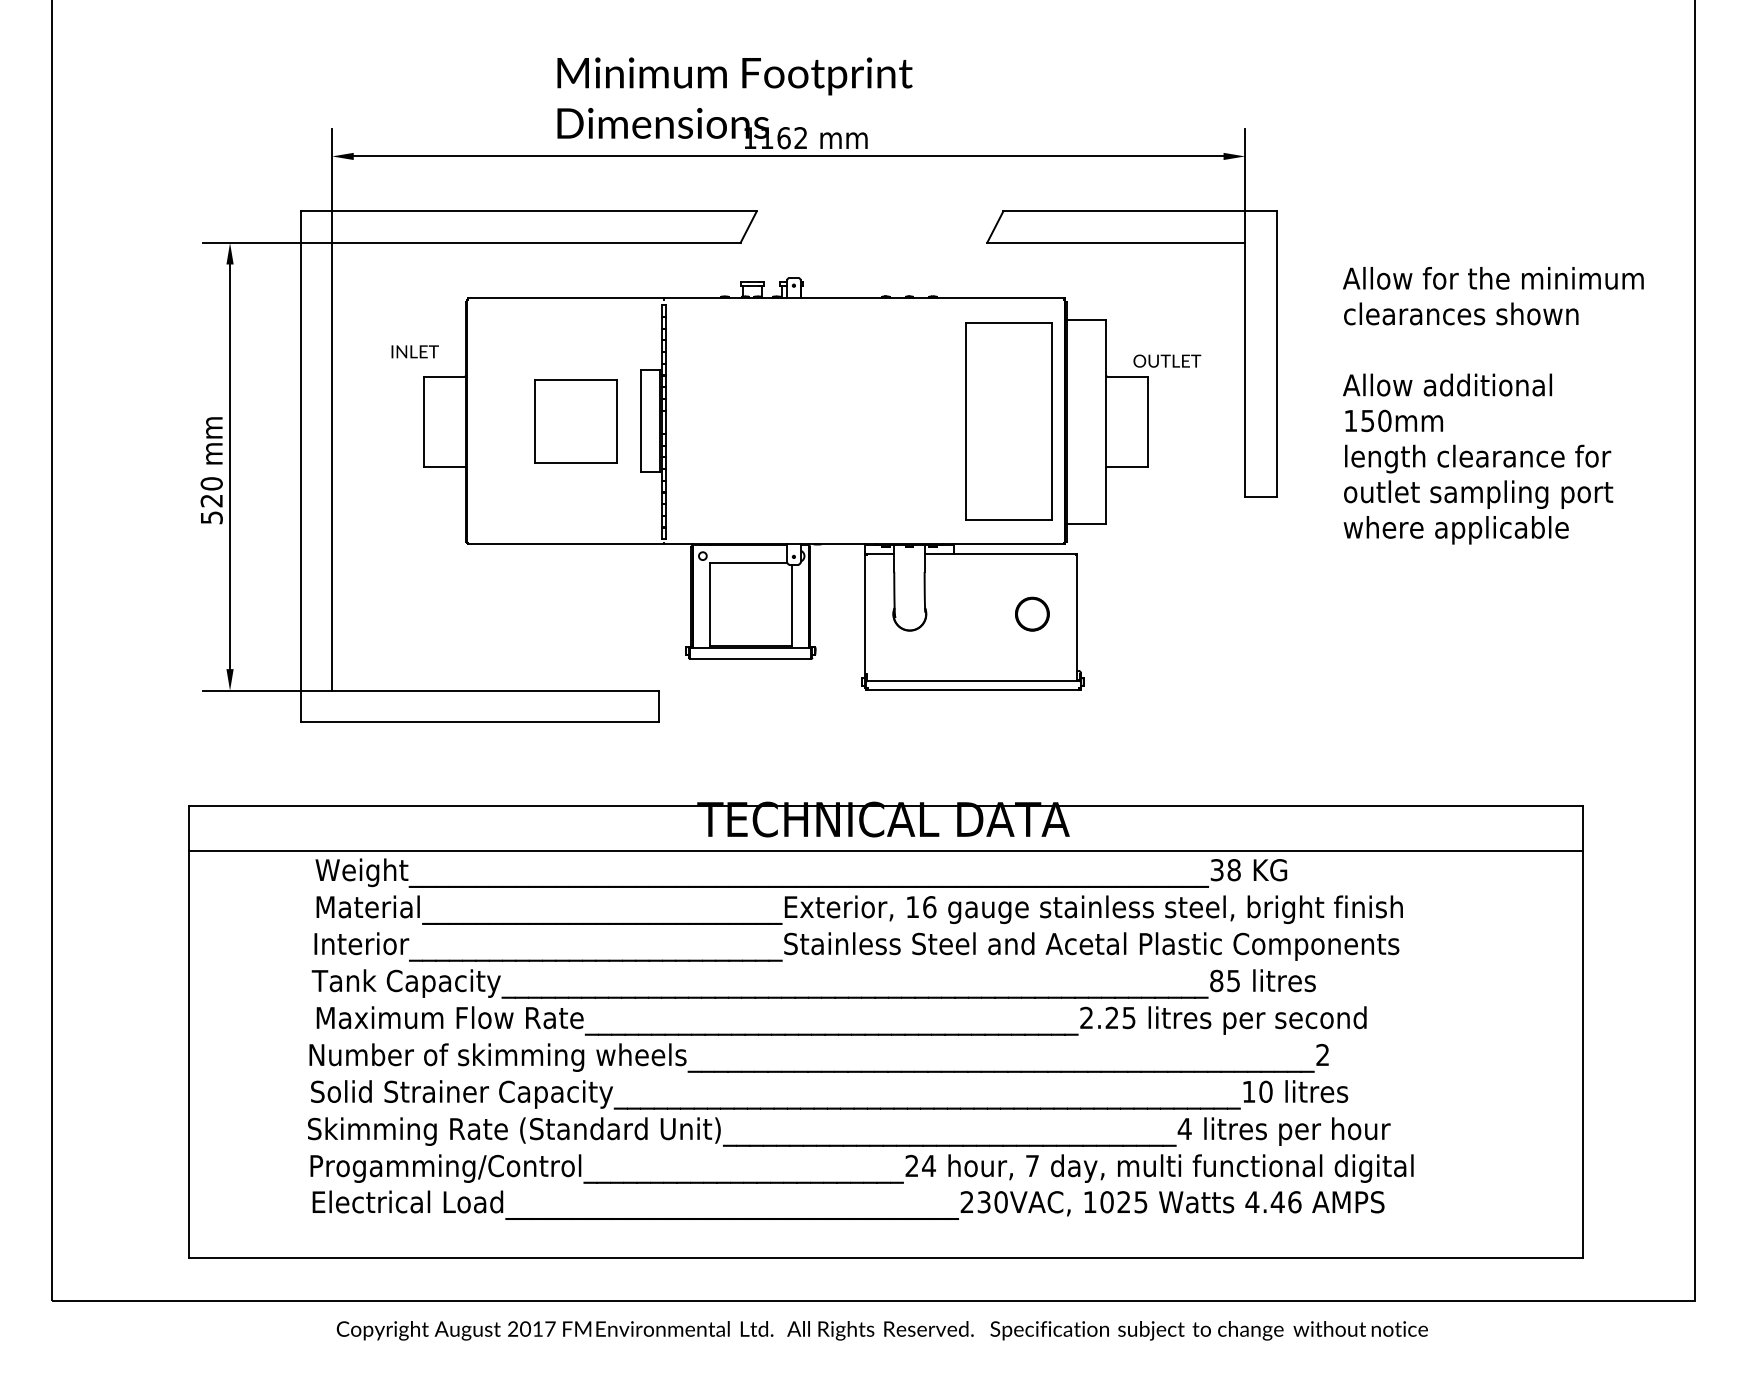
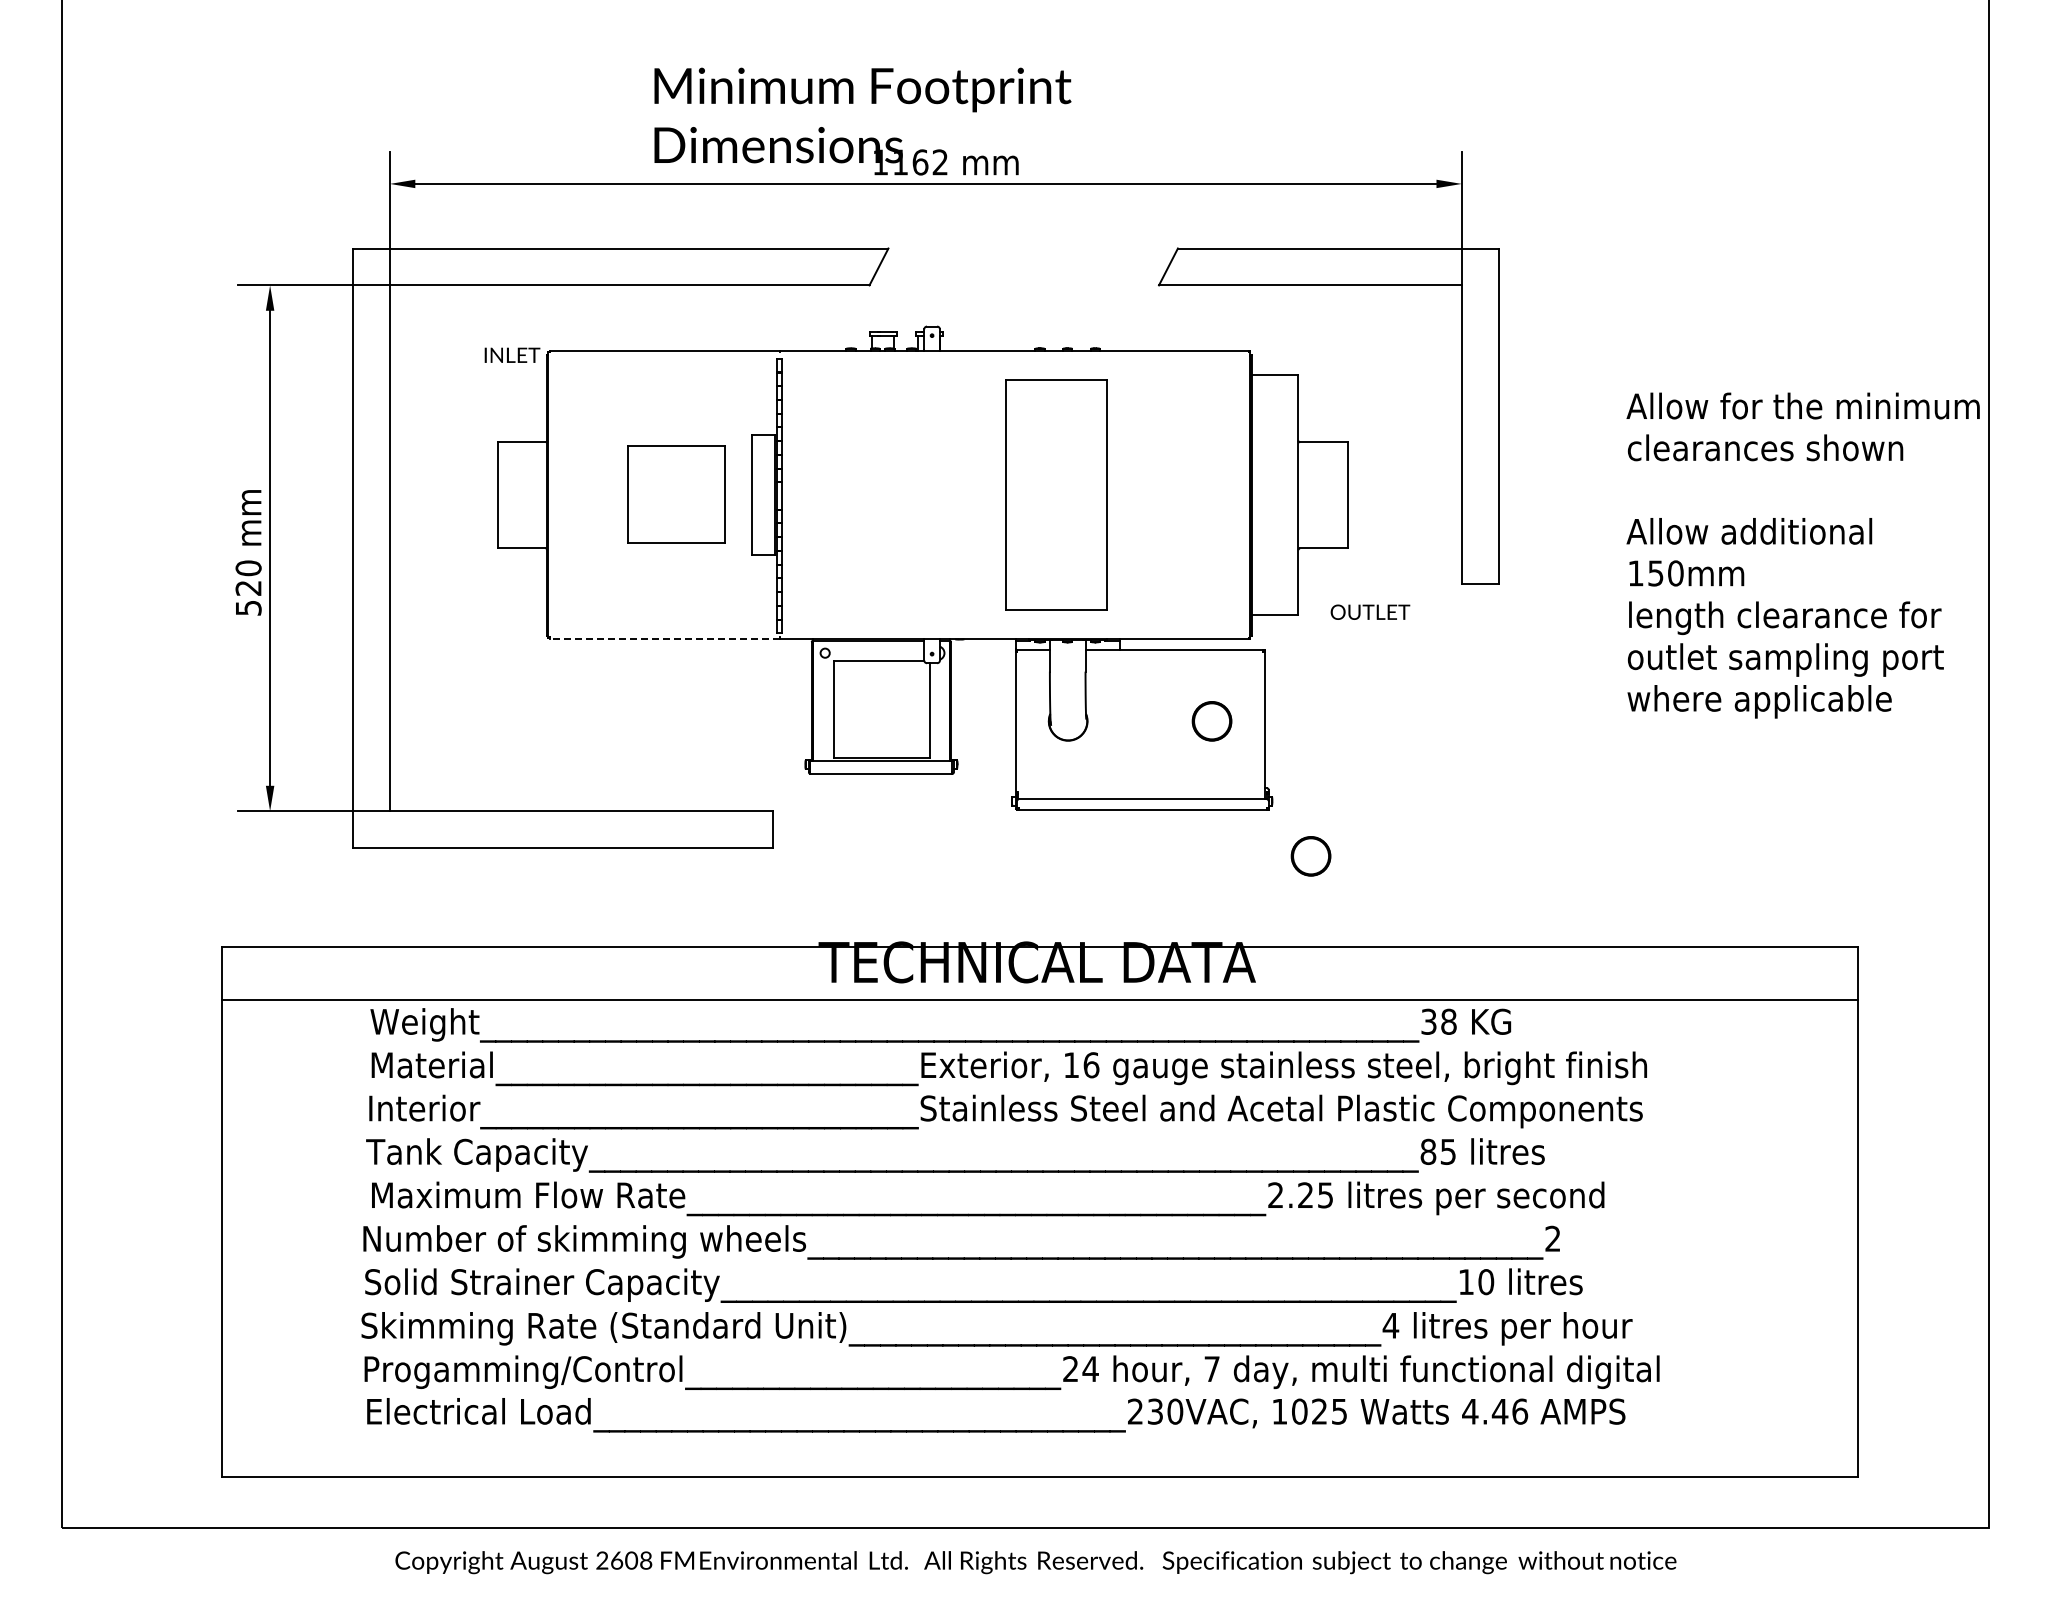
text: (415, 351) -> (512, 354), moved
text: (1167, 360) -> (1370, 611), moved
text: (1492, 405) -> (1802, 555), moved
part: (1008, 420) -> (1056, 494), moved
line: (566, 544) -> (664, 639), solid -> dashed
part: (1116, 729) -> (1310, 856), added
text: (537, 1328) -> (631, 1560), 2017 -> 2608

